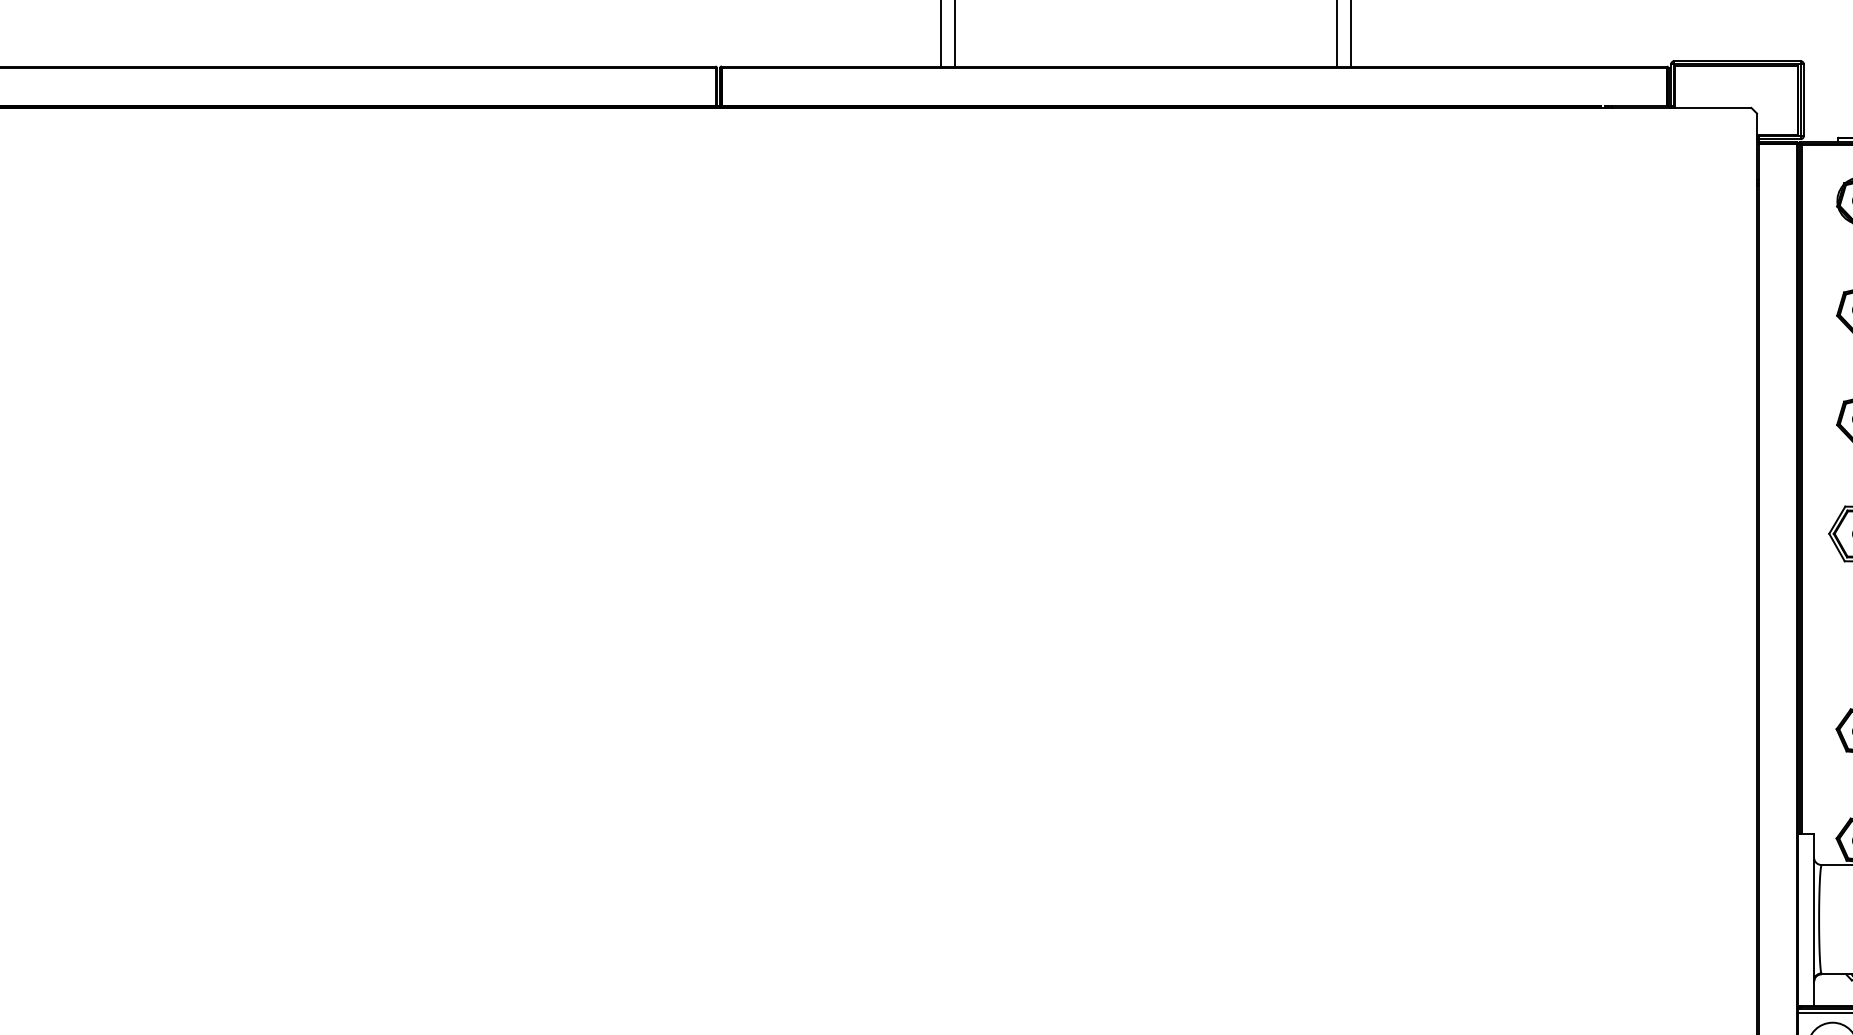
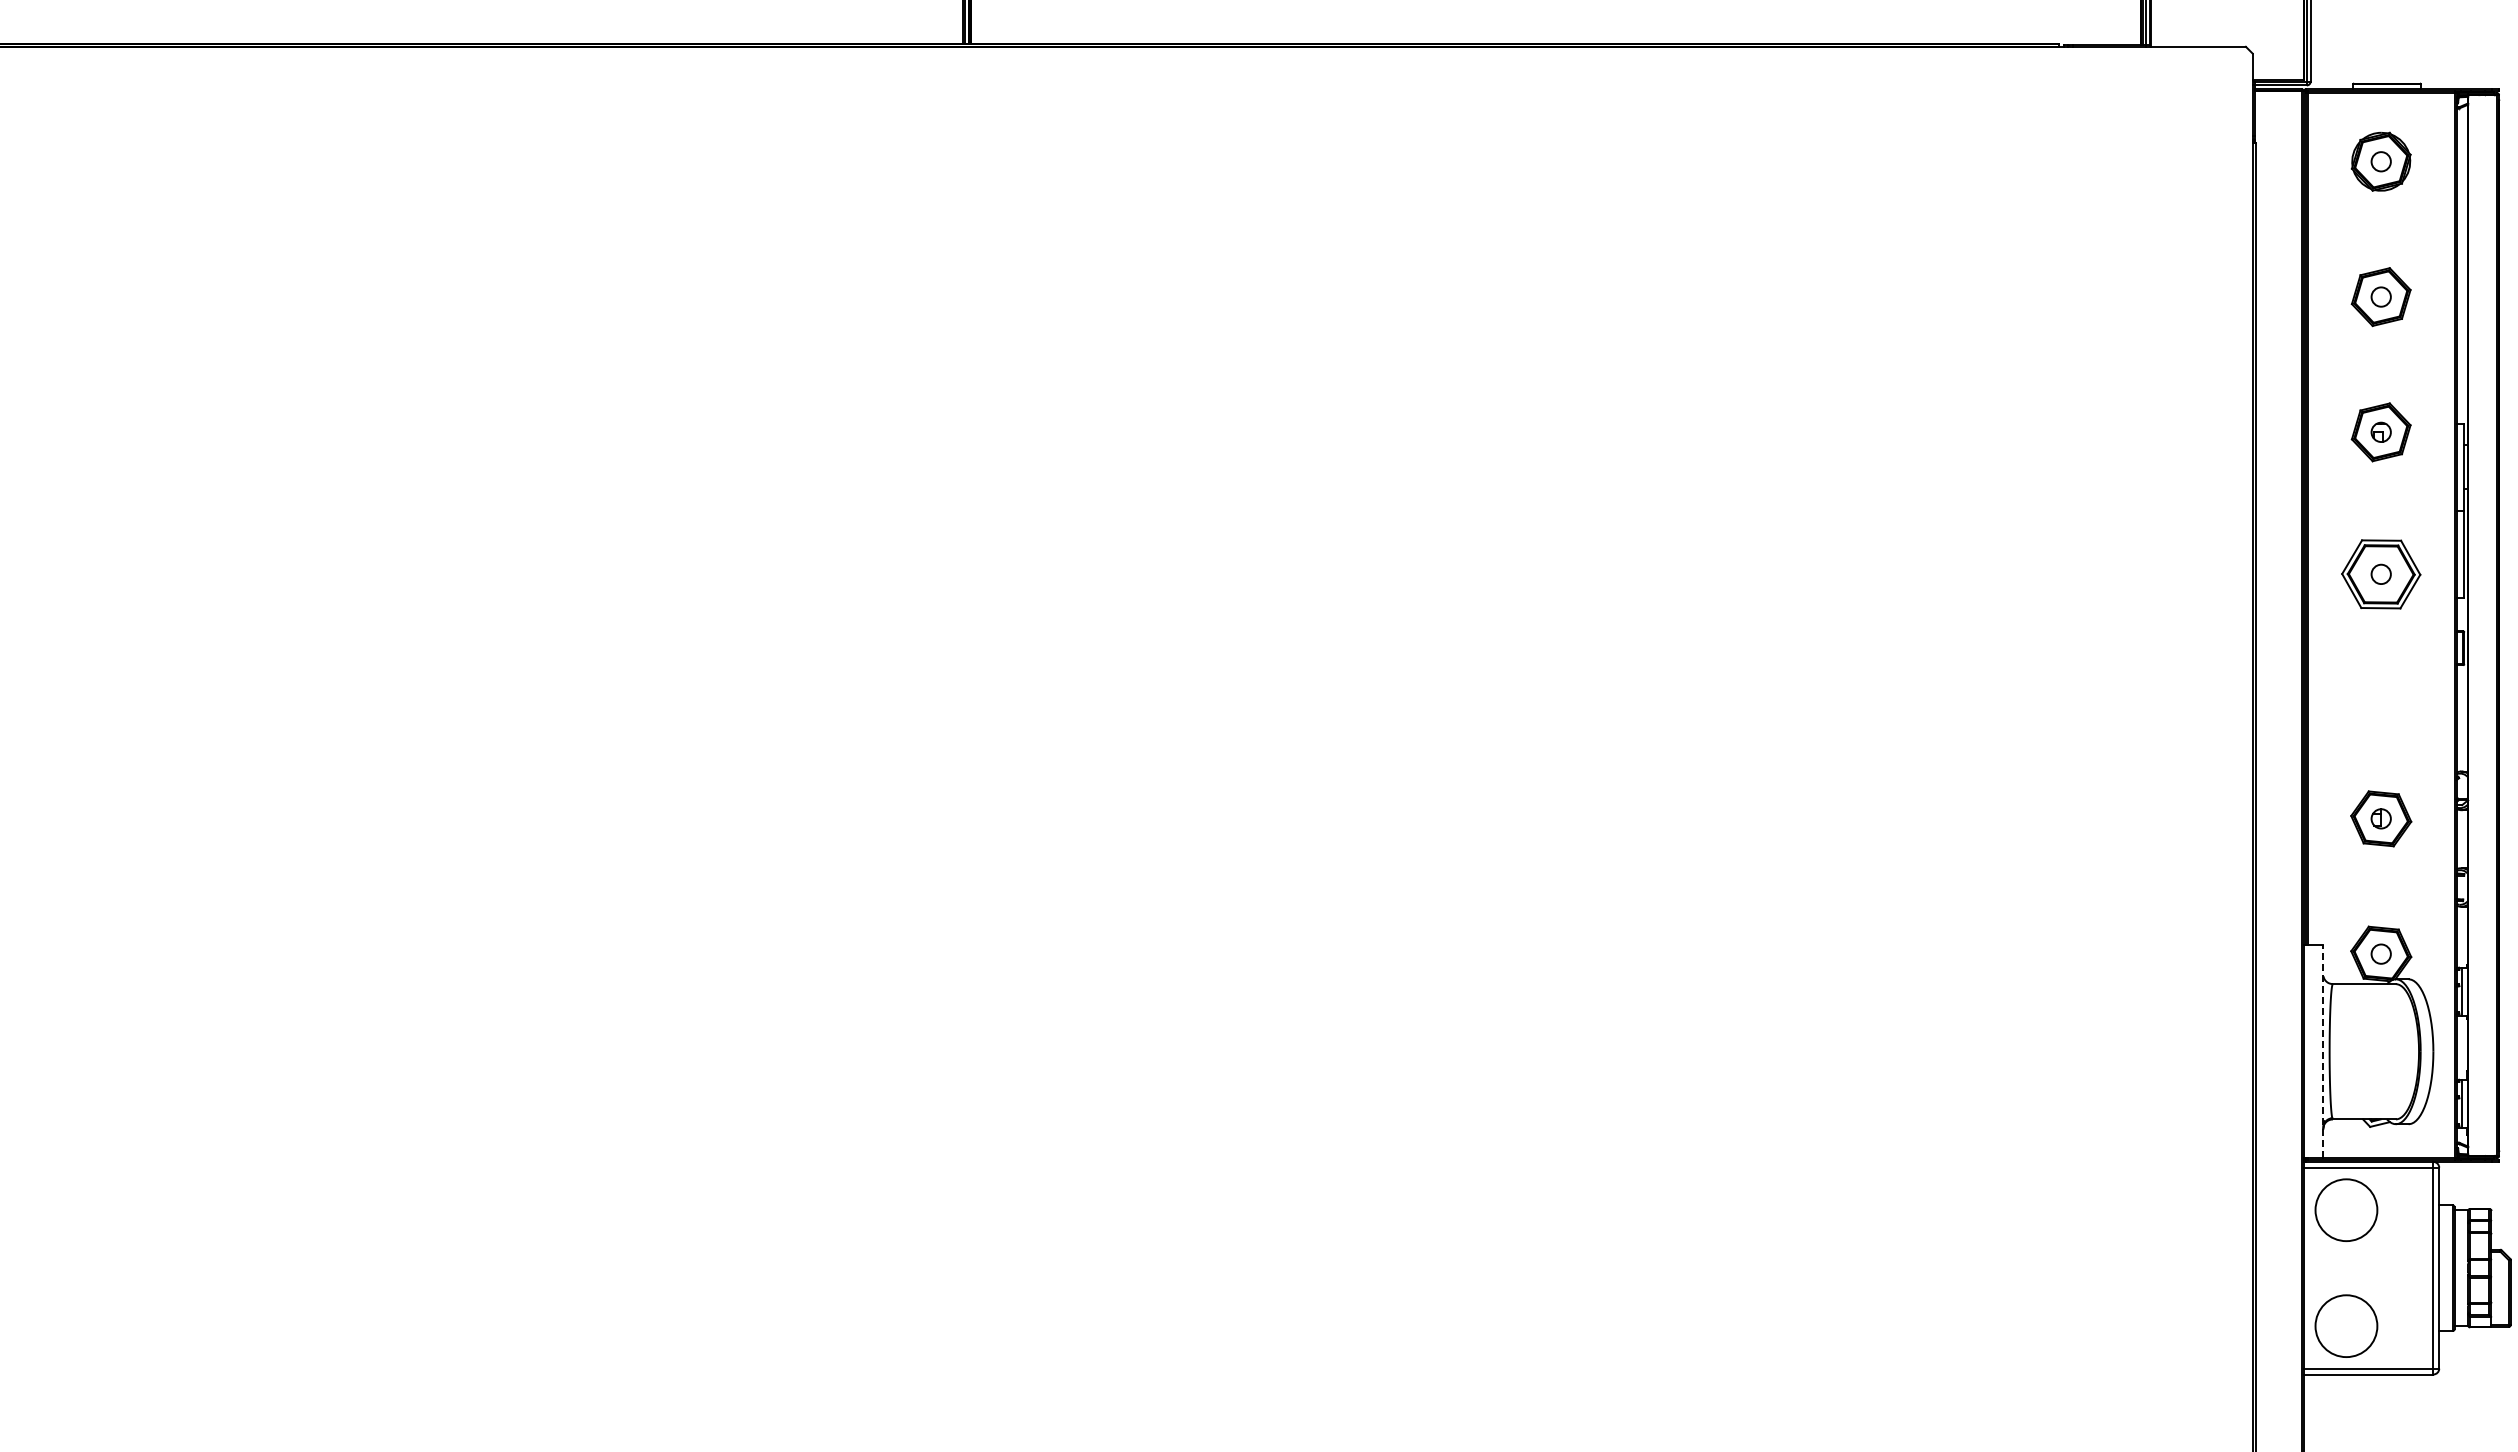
line: (1814, 919) -> (2323, 1051), solid -> dashed

